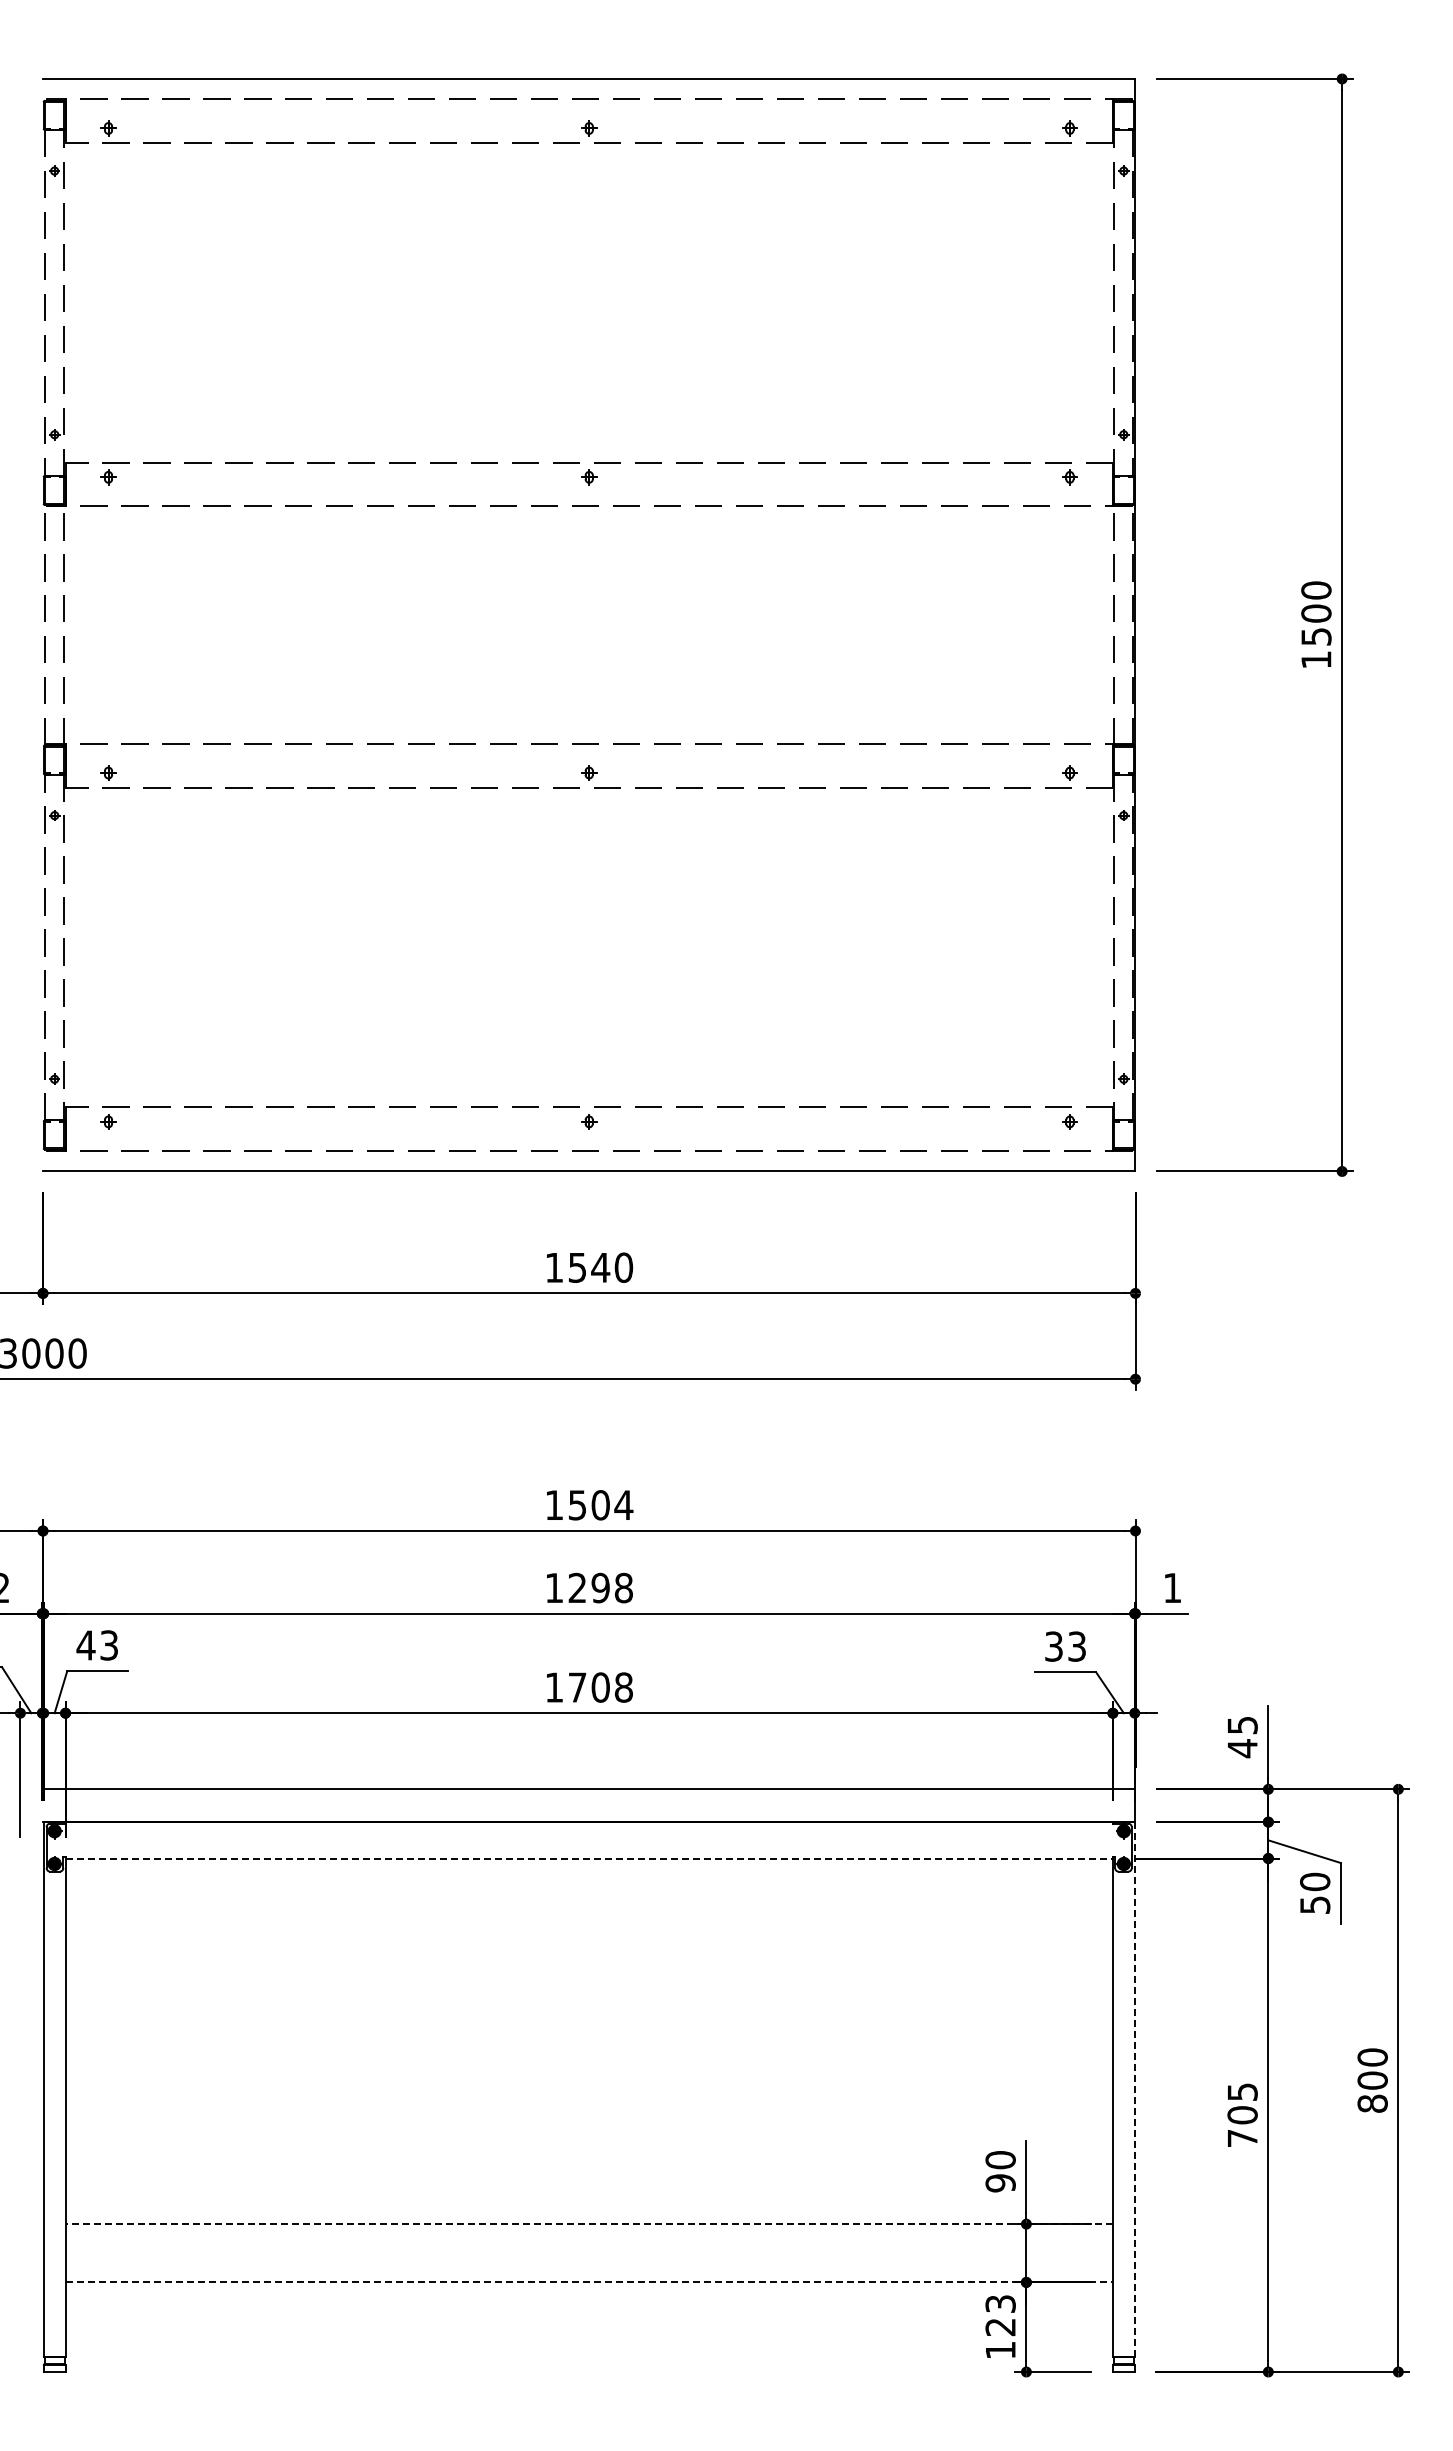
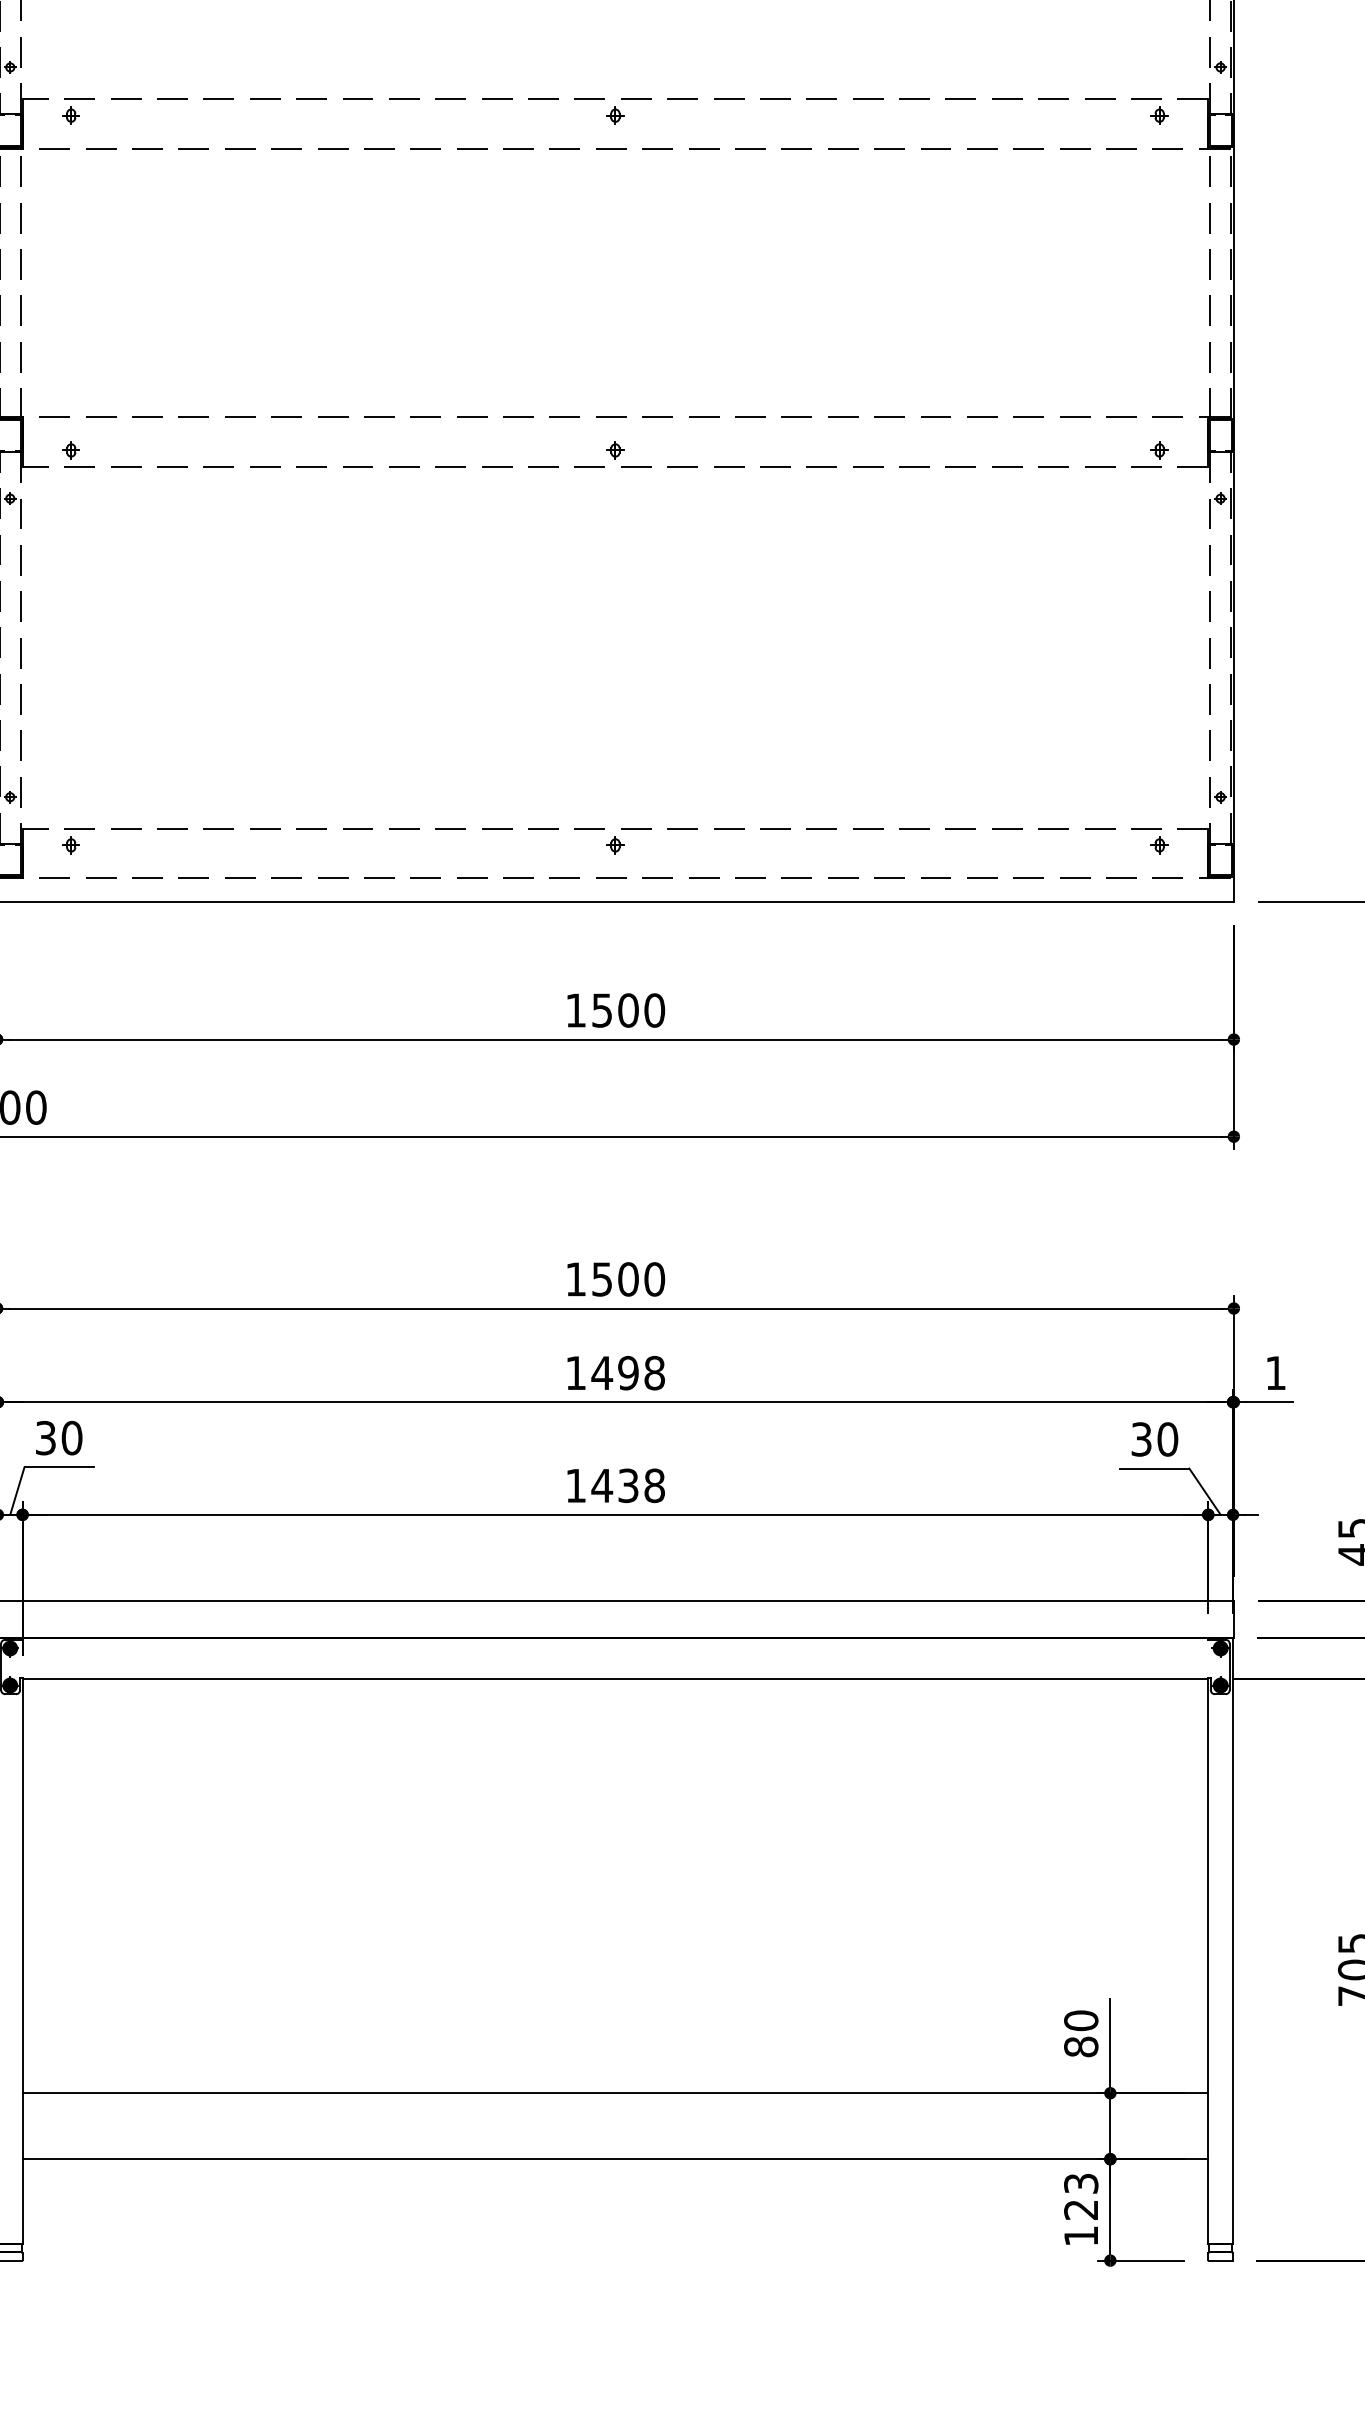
text: (600, 1267) -> (628, 1010), 1540 -> 1500
text: (623, 1505) -> (654, 1279), 1504 -> 1500
text: (577, 1587) -> (602, 1372), 1298 -> 1498
text: (97, 1645) -> (58, 1438), 43 -> 30
text: (1077, 1646) -> (1168, 1439), 33 -> 30
text: (588, 1687) -> (614, 1485), 1708 -> 1438
line: (589, 1858) -> (615, 1679), dashed -> solid
line: (1134, 2089) -> (1232, 1940), dashed -> solid
text: (1000, 2183) -> (1081, 2047), 90 -> 80
line: (589, 2224) -> (615, 2093), dashed -> solid
line: (589, 2282) -> (615, 2159), dashed -> solid

